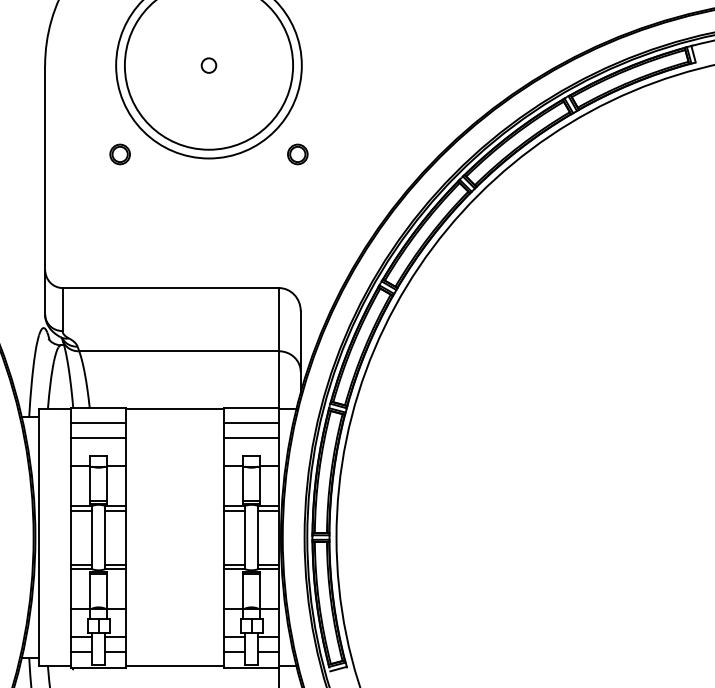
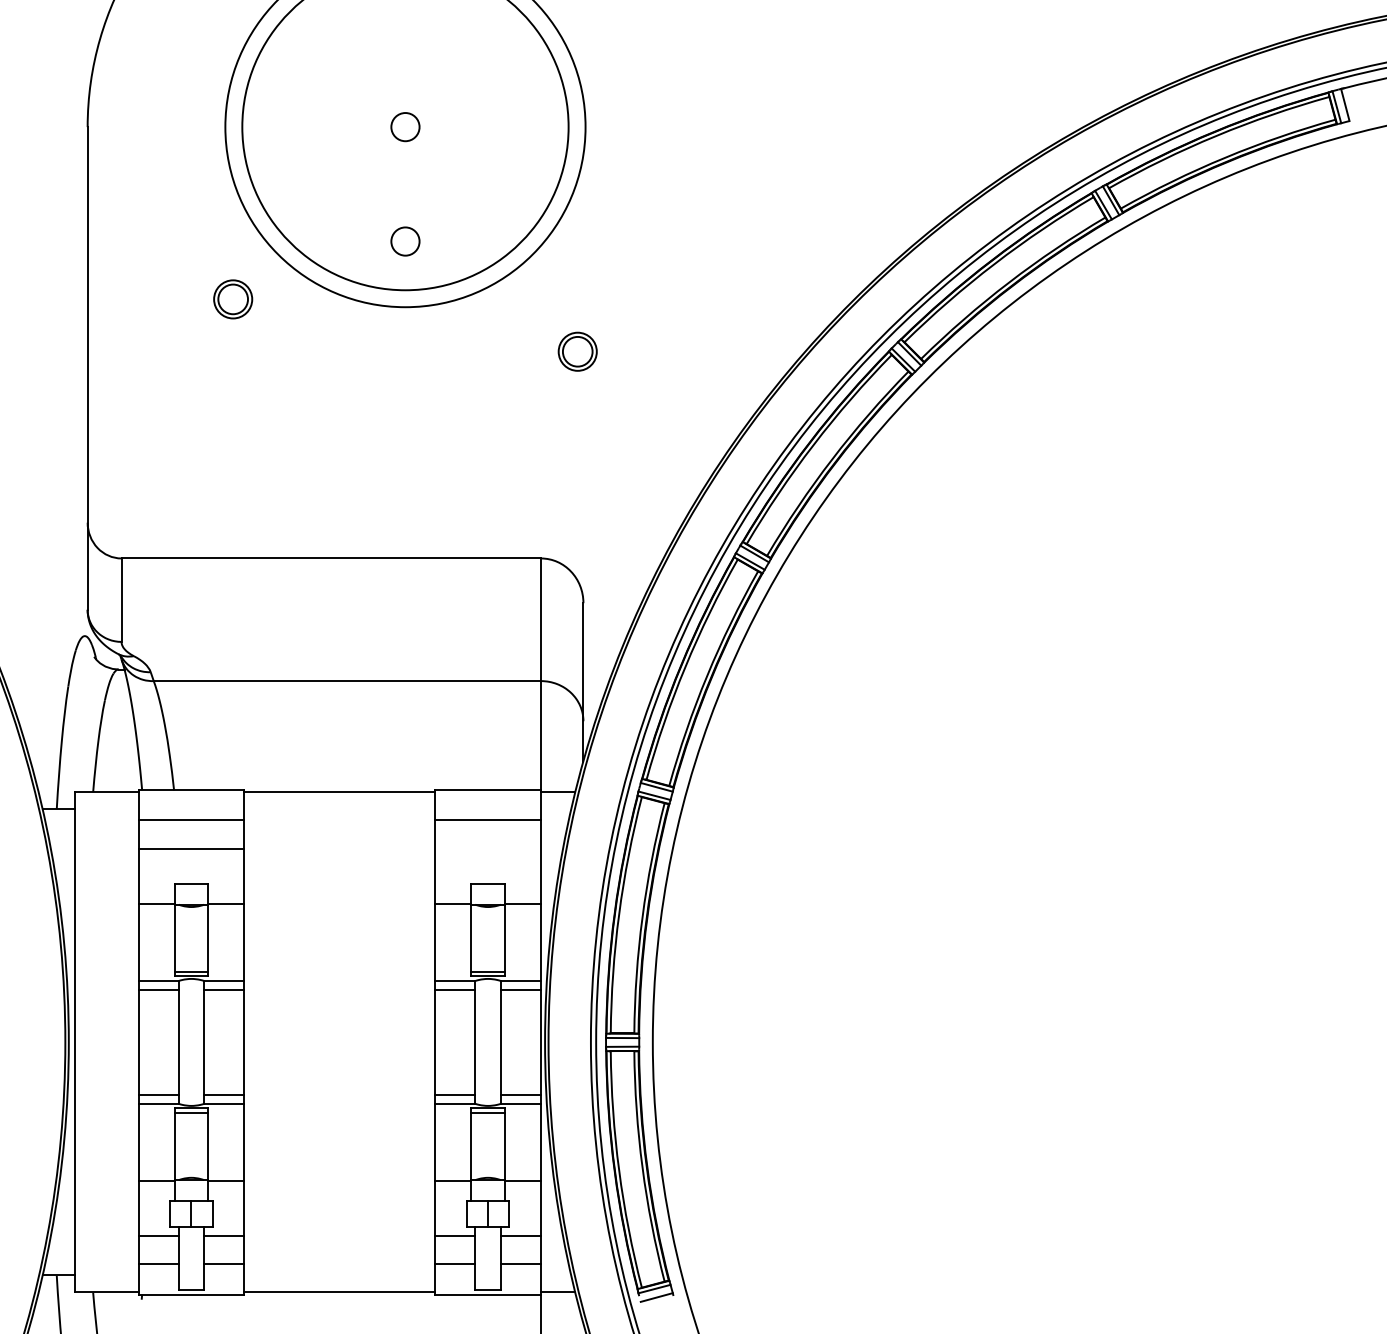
circle: (208, 124) -> (404, 241), added
part: (297, 154) -> (577, 351), moved
line: (251, 437) -> (487, 848), removed

